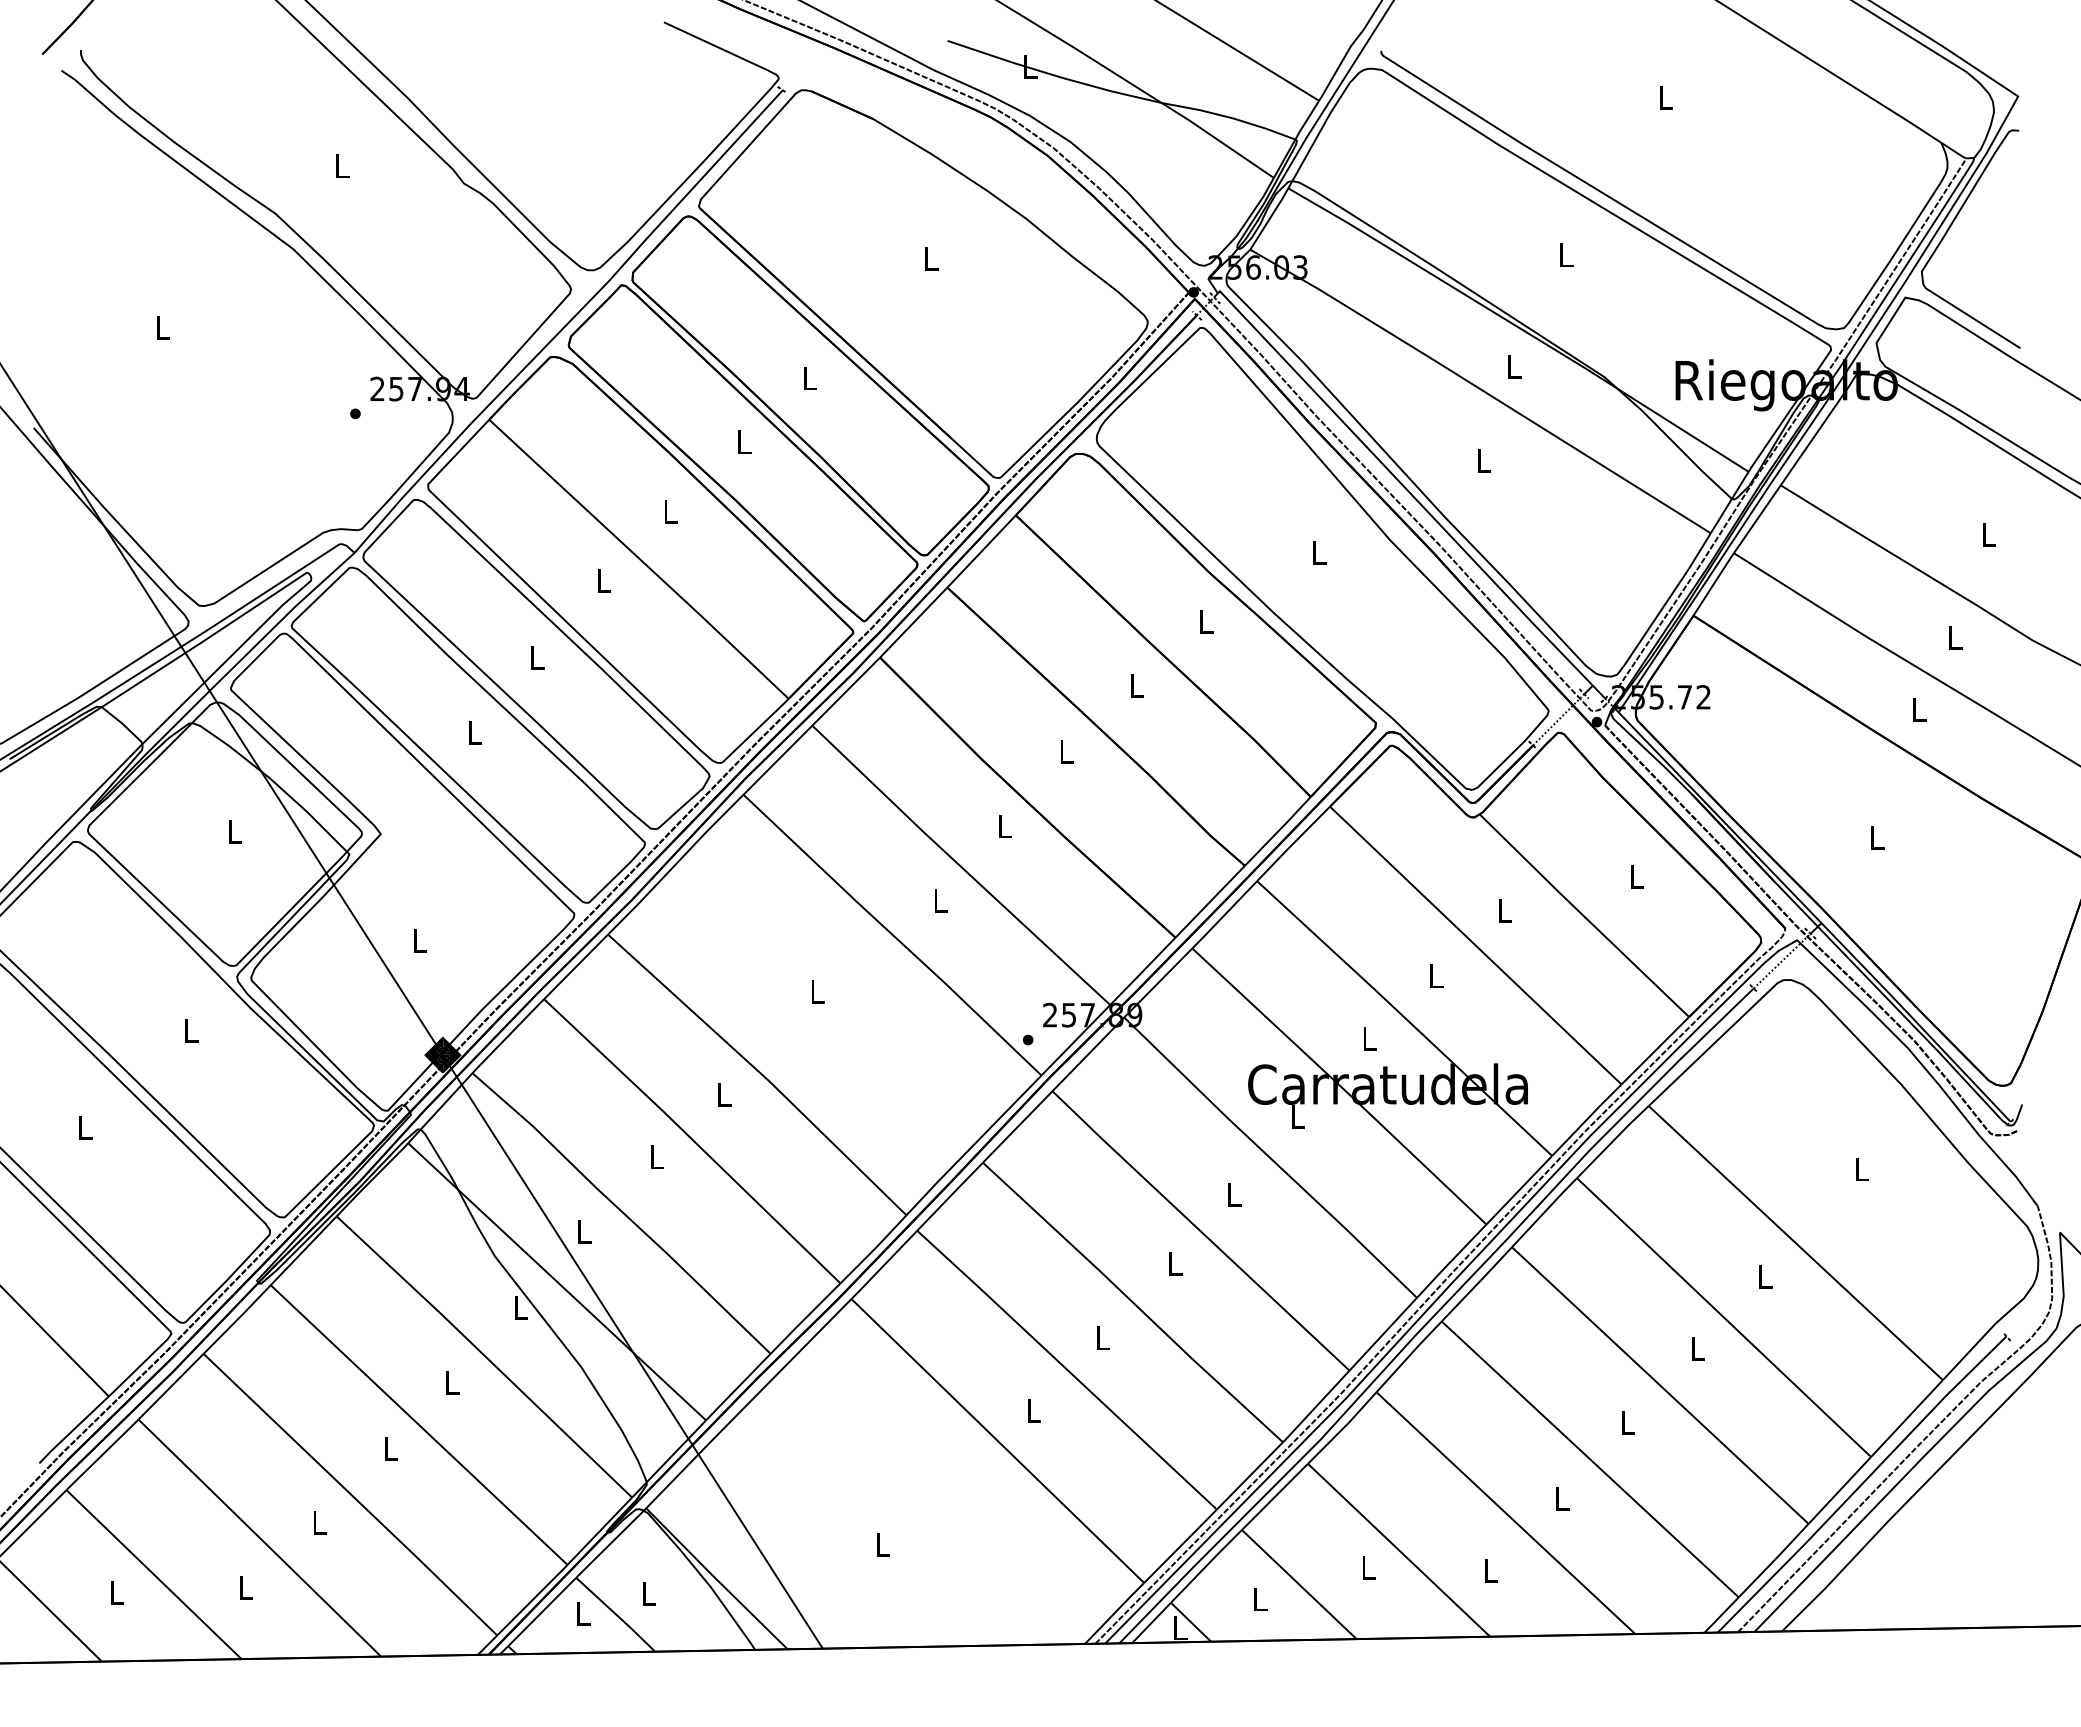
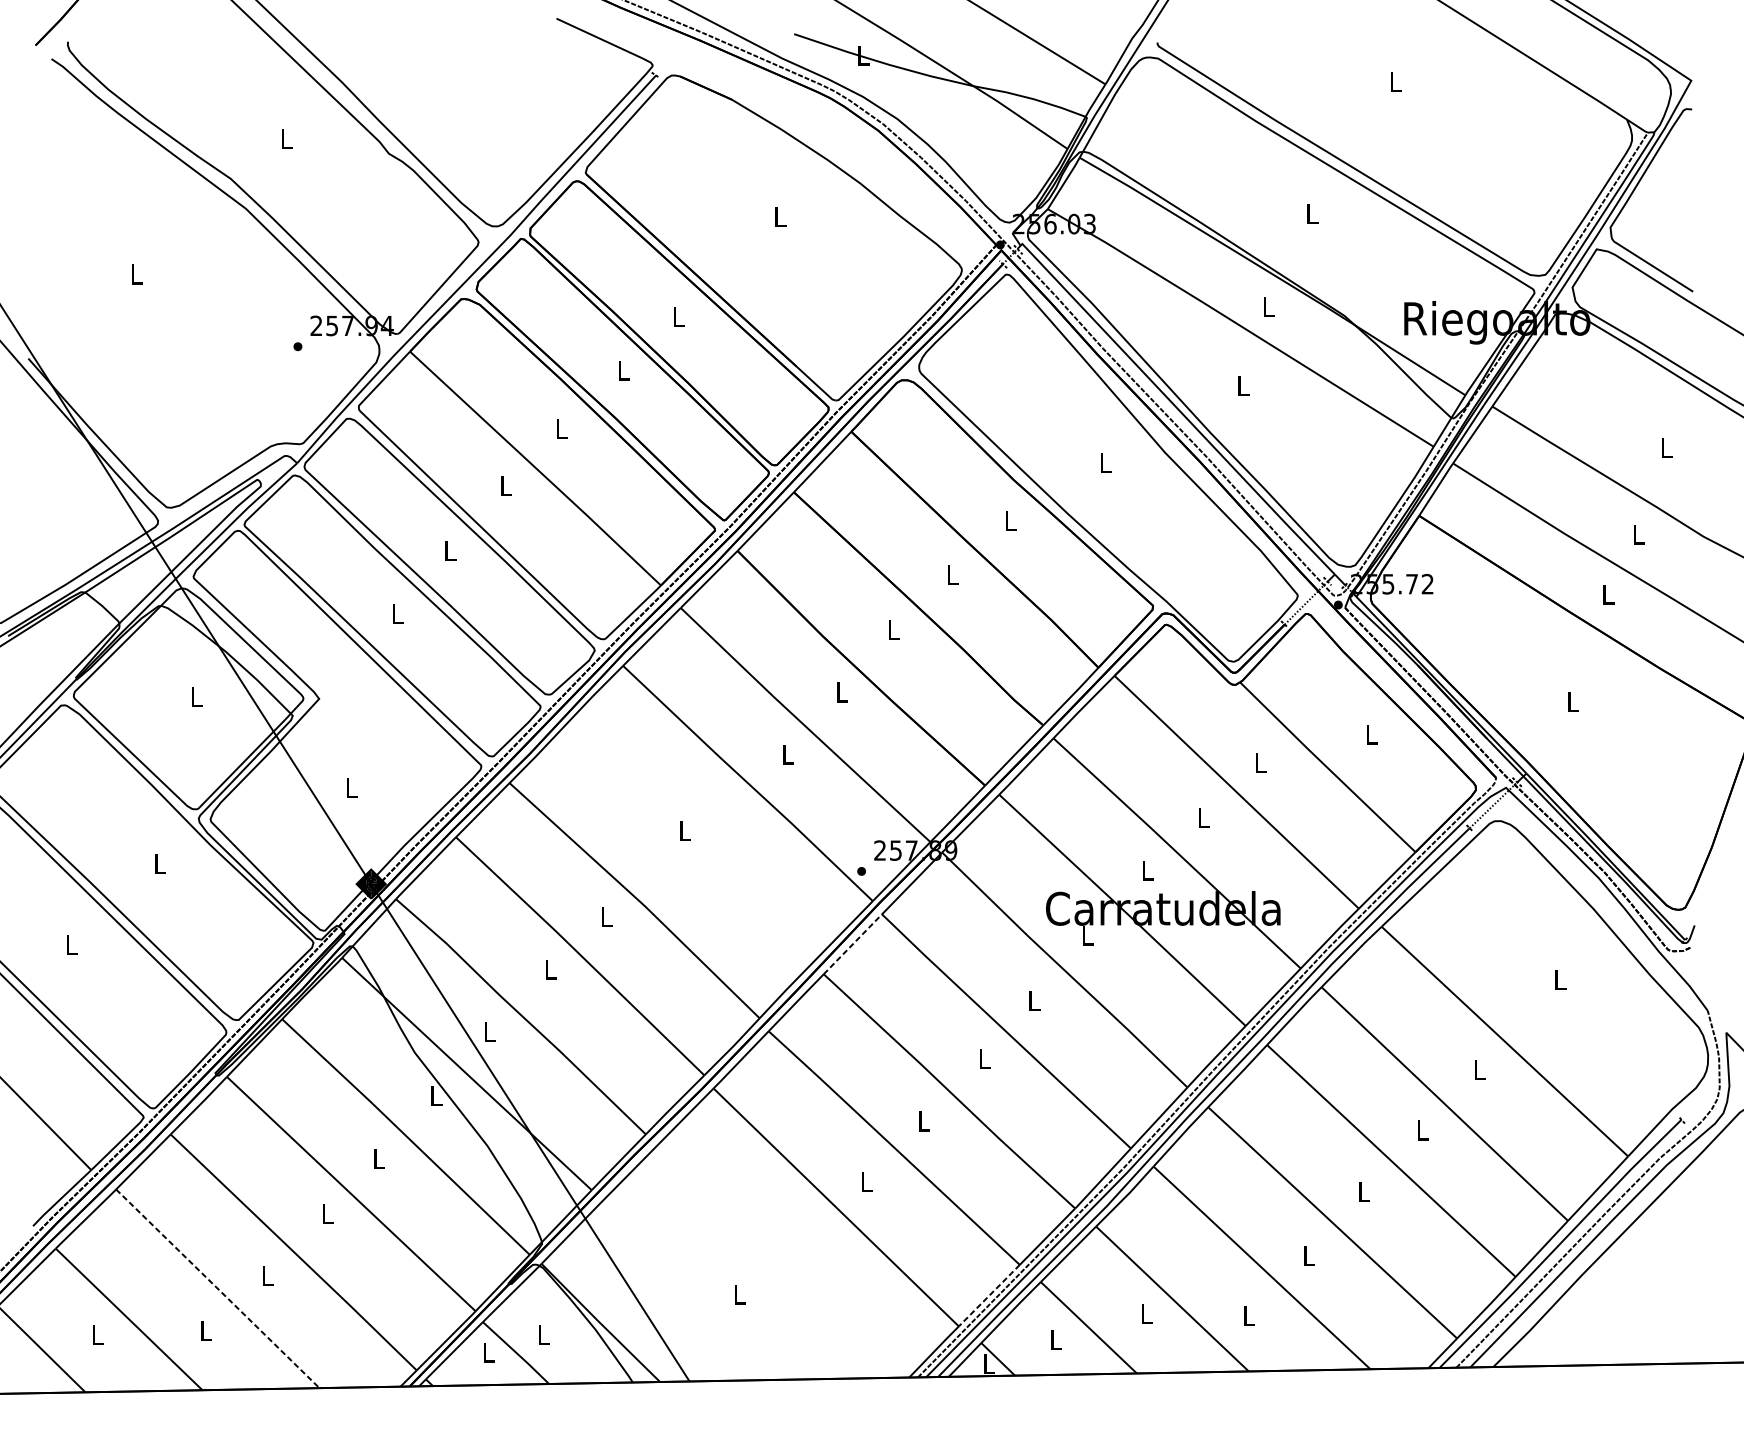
line: (1017, 1126) -> (852, 943), solid -> dashed
line: (260, 1538) -> (218, 1289), solid -> dashed
line: (1180, 1546) -> (989, 1295), solid -> dashed

